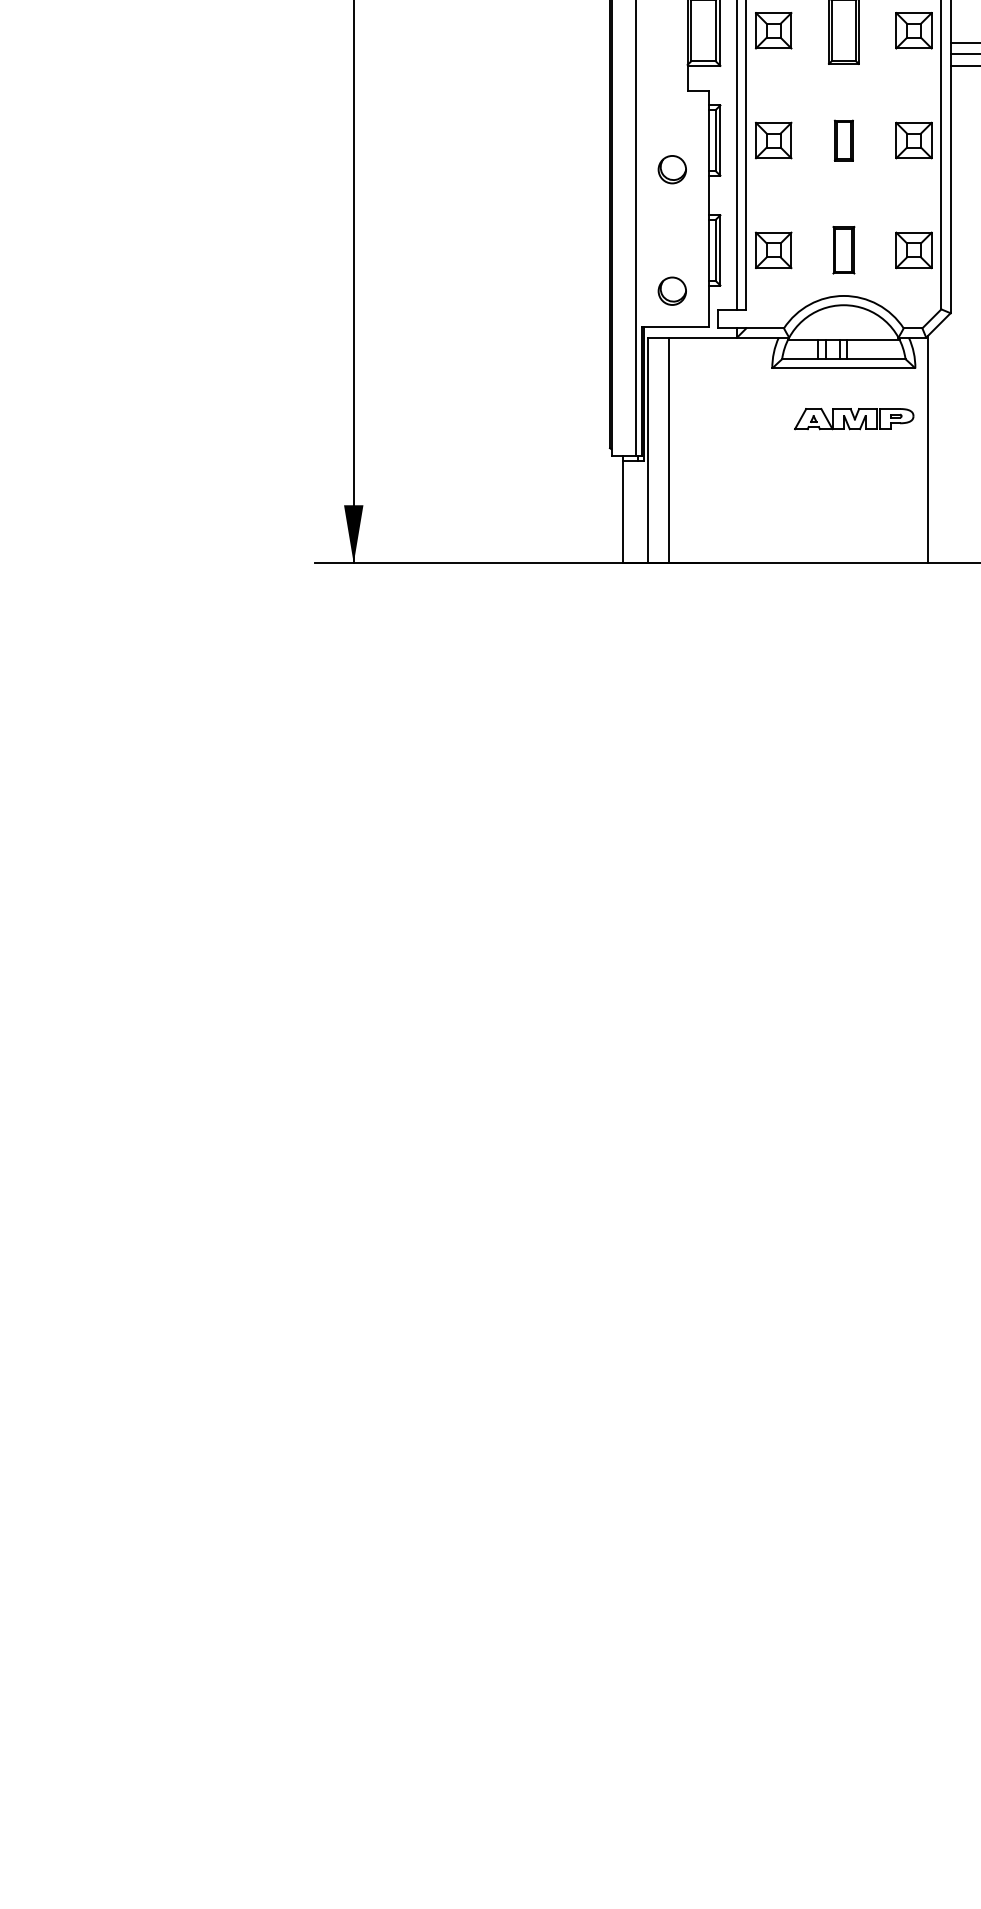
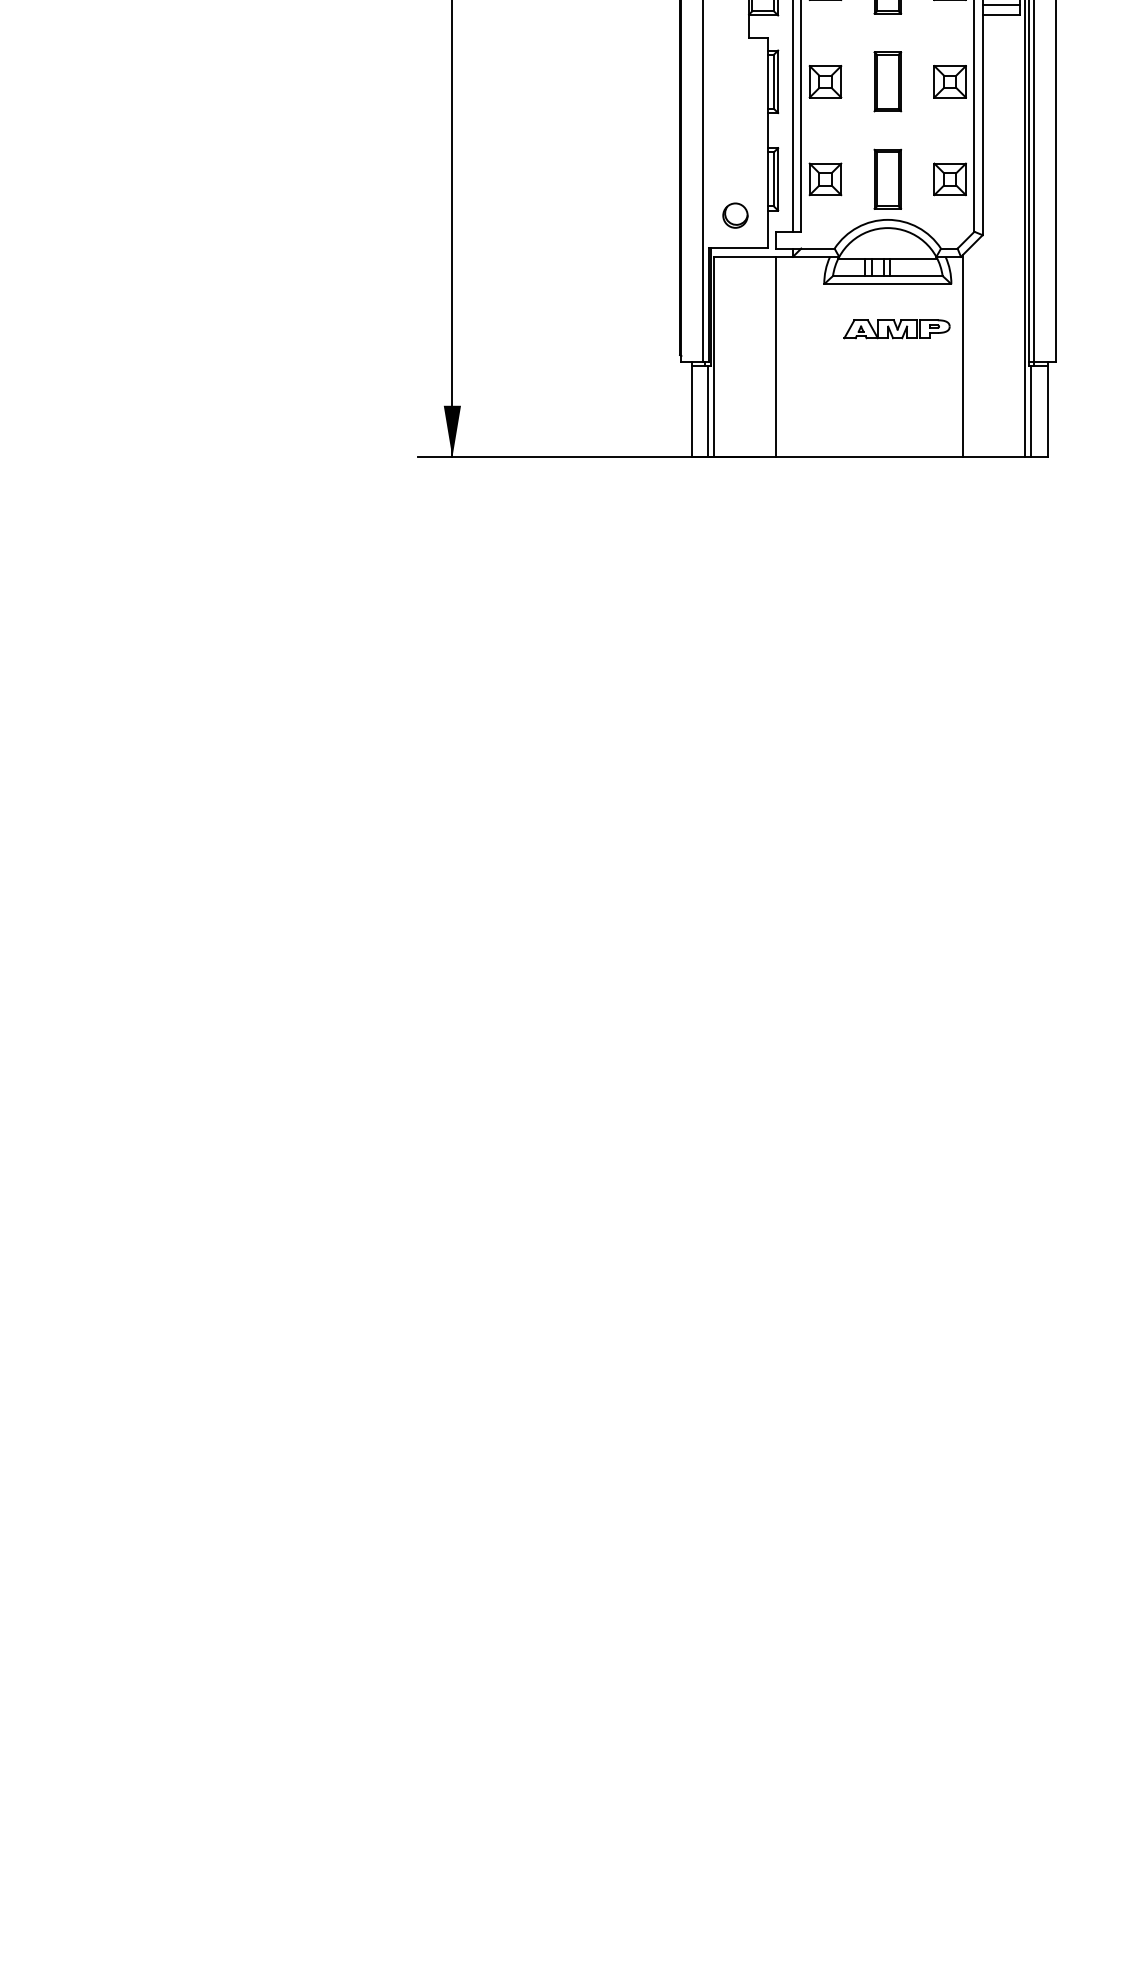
part: (843, 140) -> (887, 81), size x1.67
part: (672, 169) -> (735, 107), removed
part: (843, 249) -> (887, 178), size x1.43
line: (669, 449) -> (776, 356), moved
line: (640, 511) -> (707, 411), added

